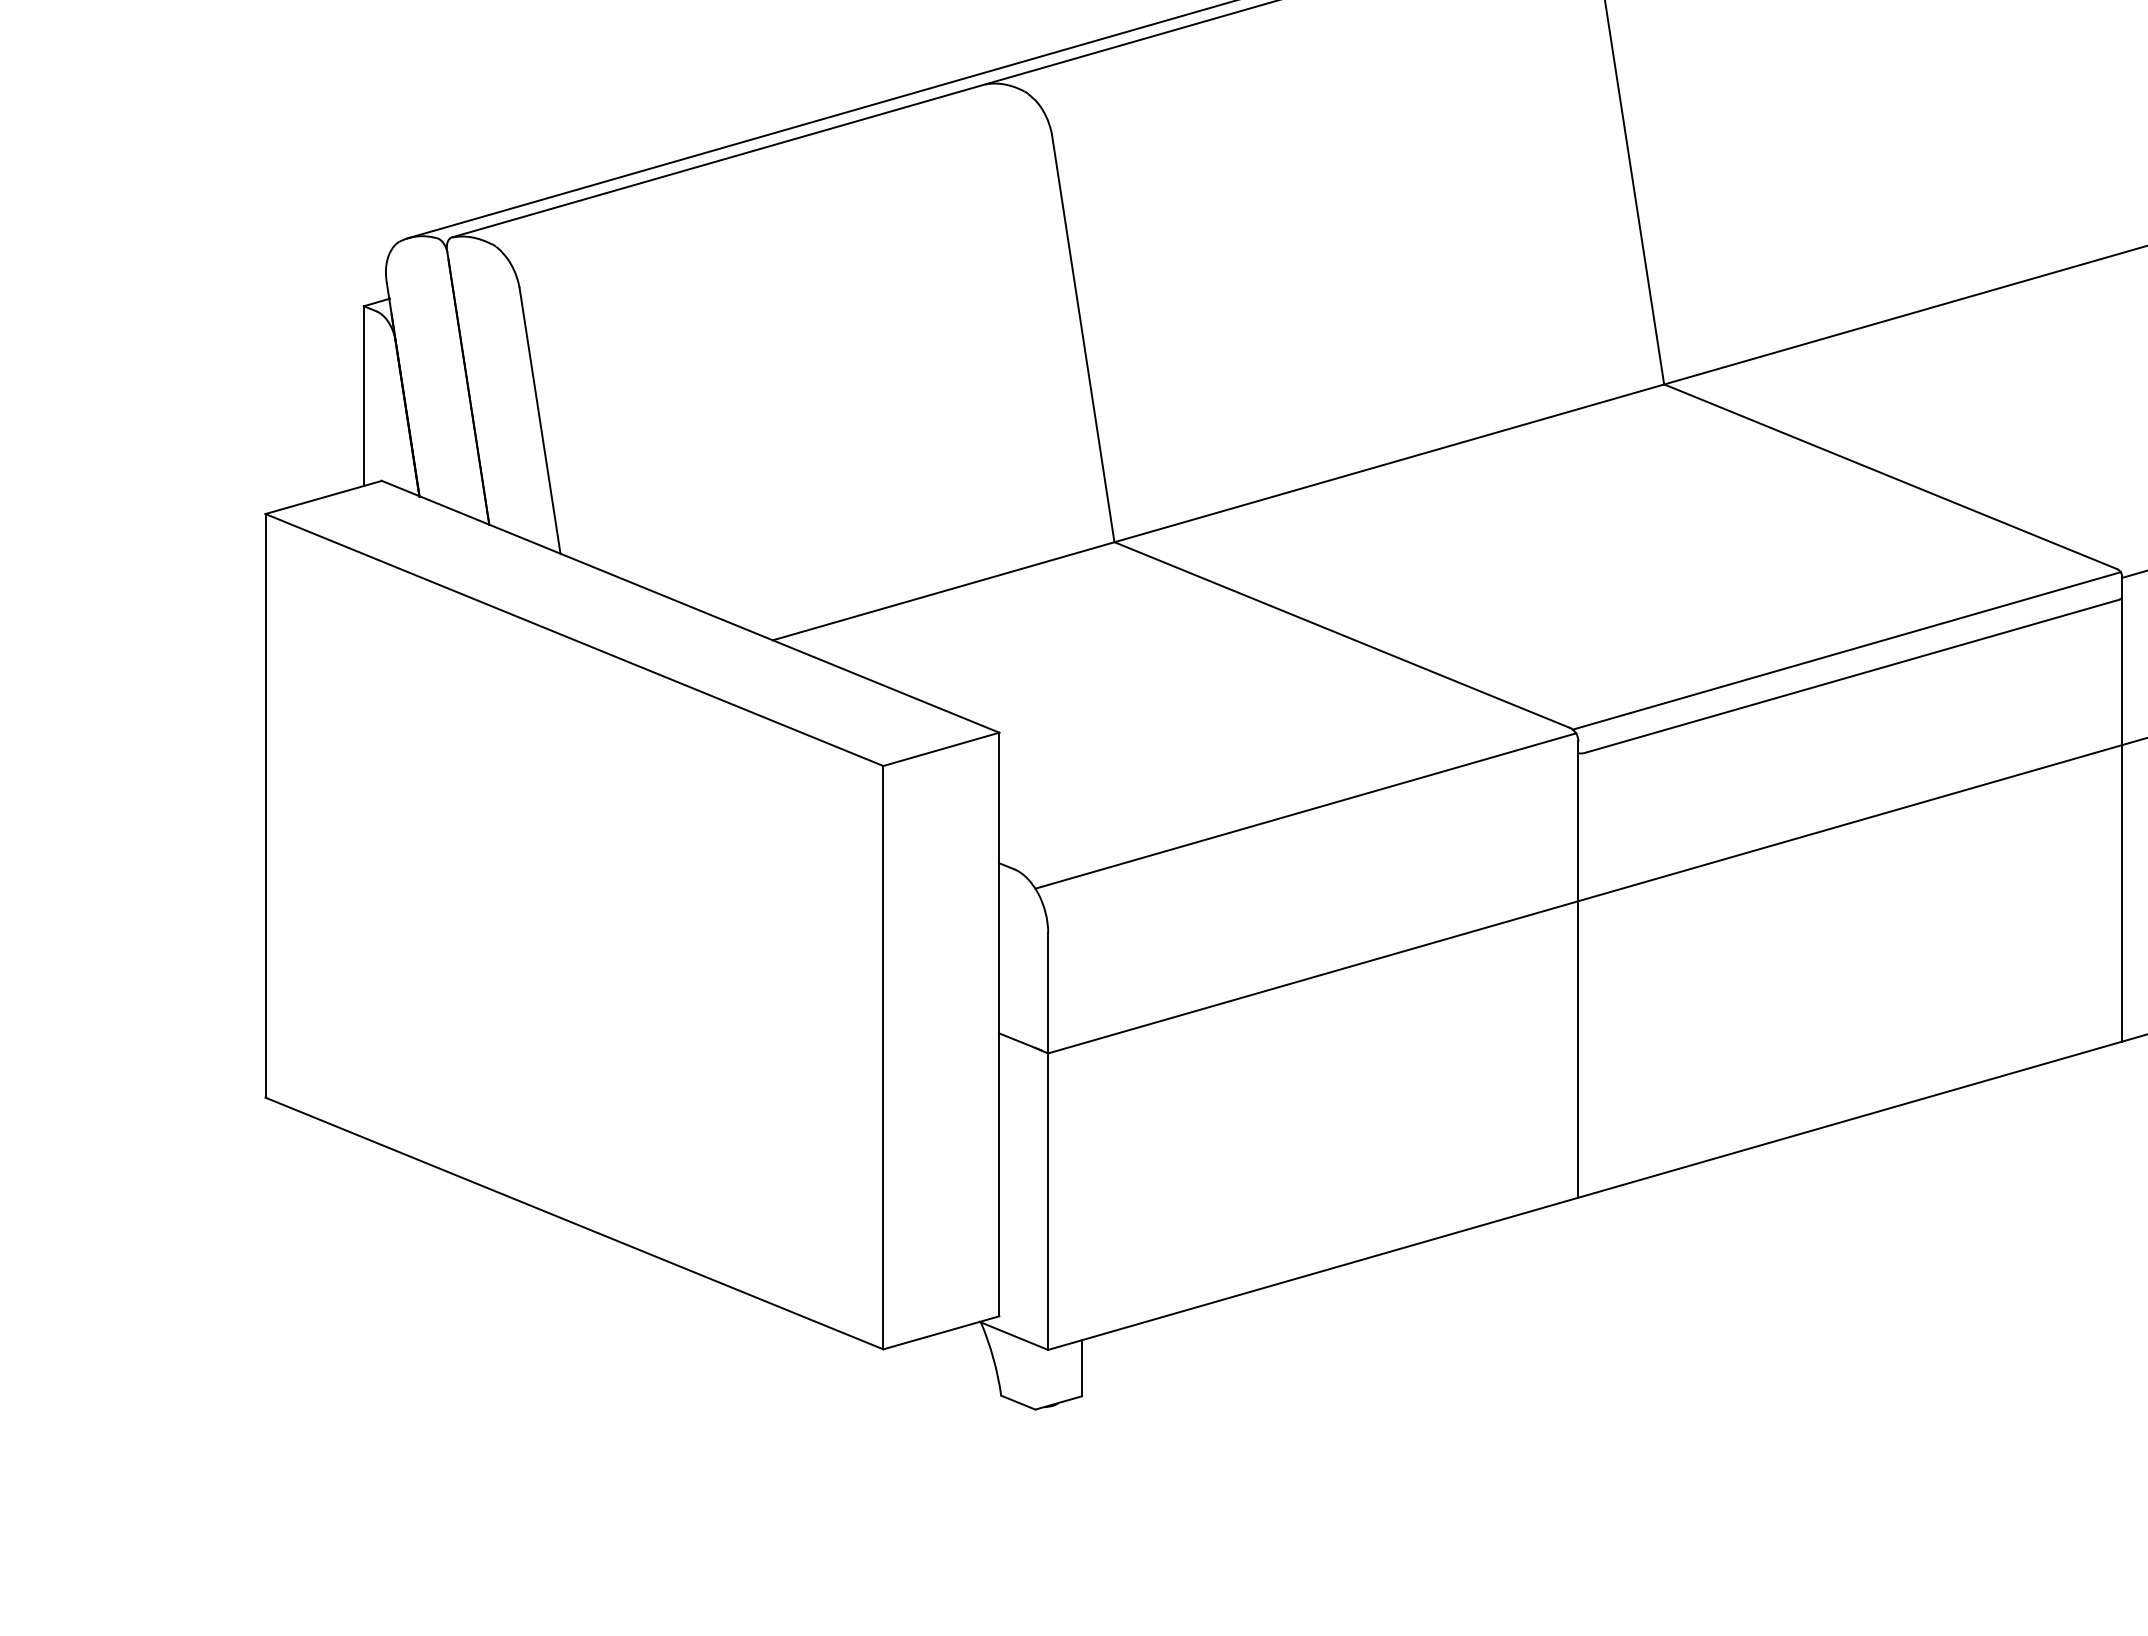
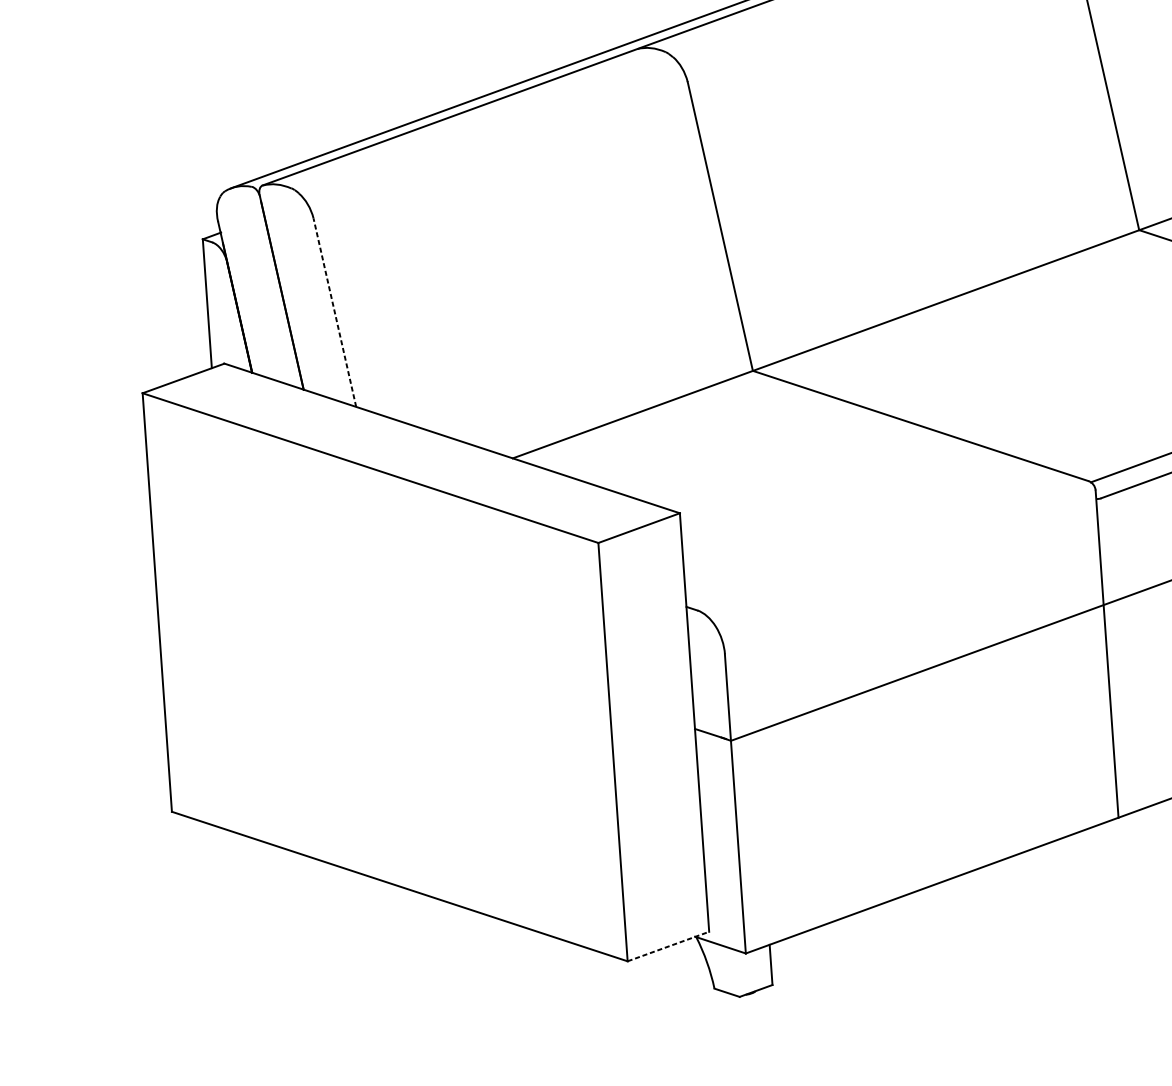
line: (539, 420) -> (334, 312), solid -> dashed
line: (1305, 810) -> (903, 553), removed
line: (941, 1332) -> (668, 946), solid -> dashed

